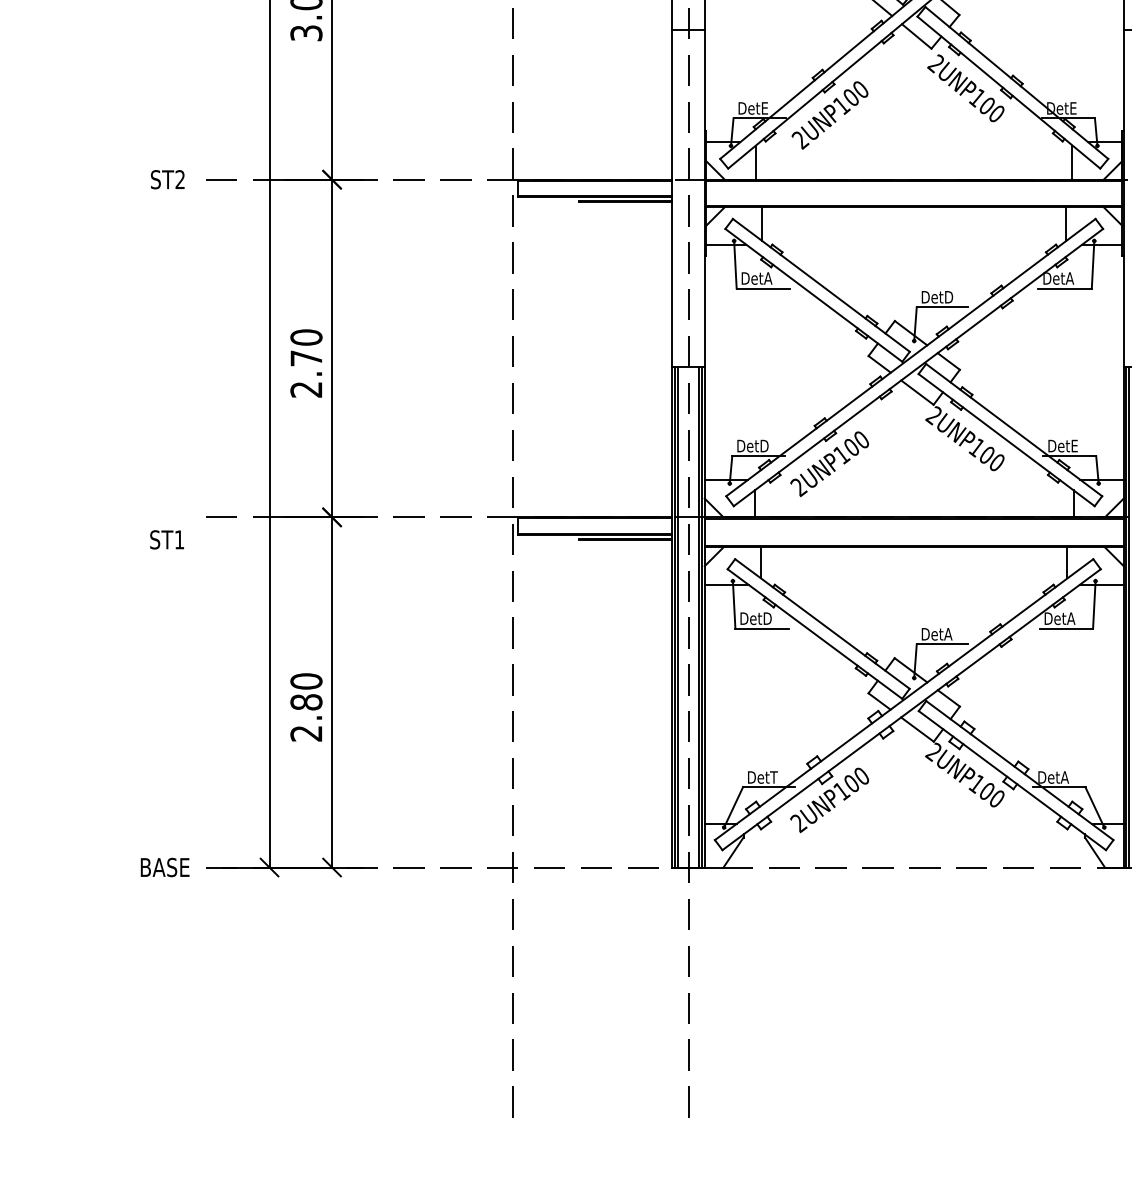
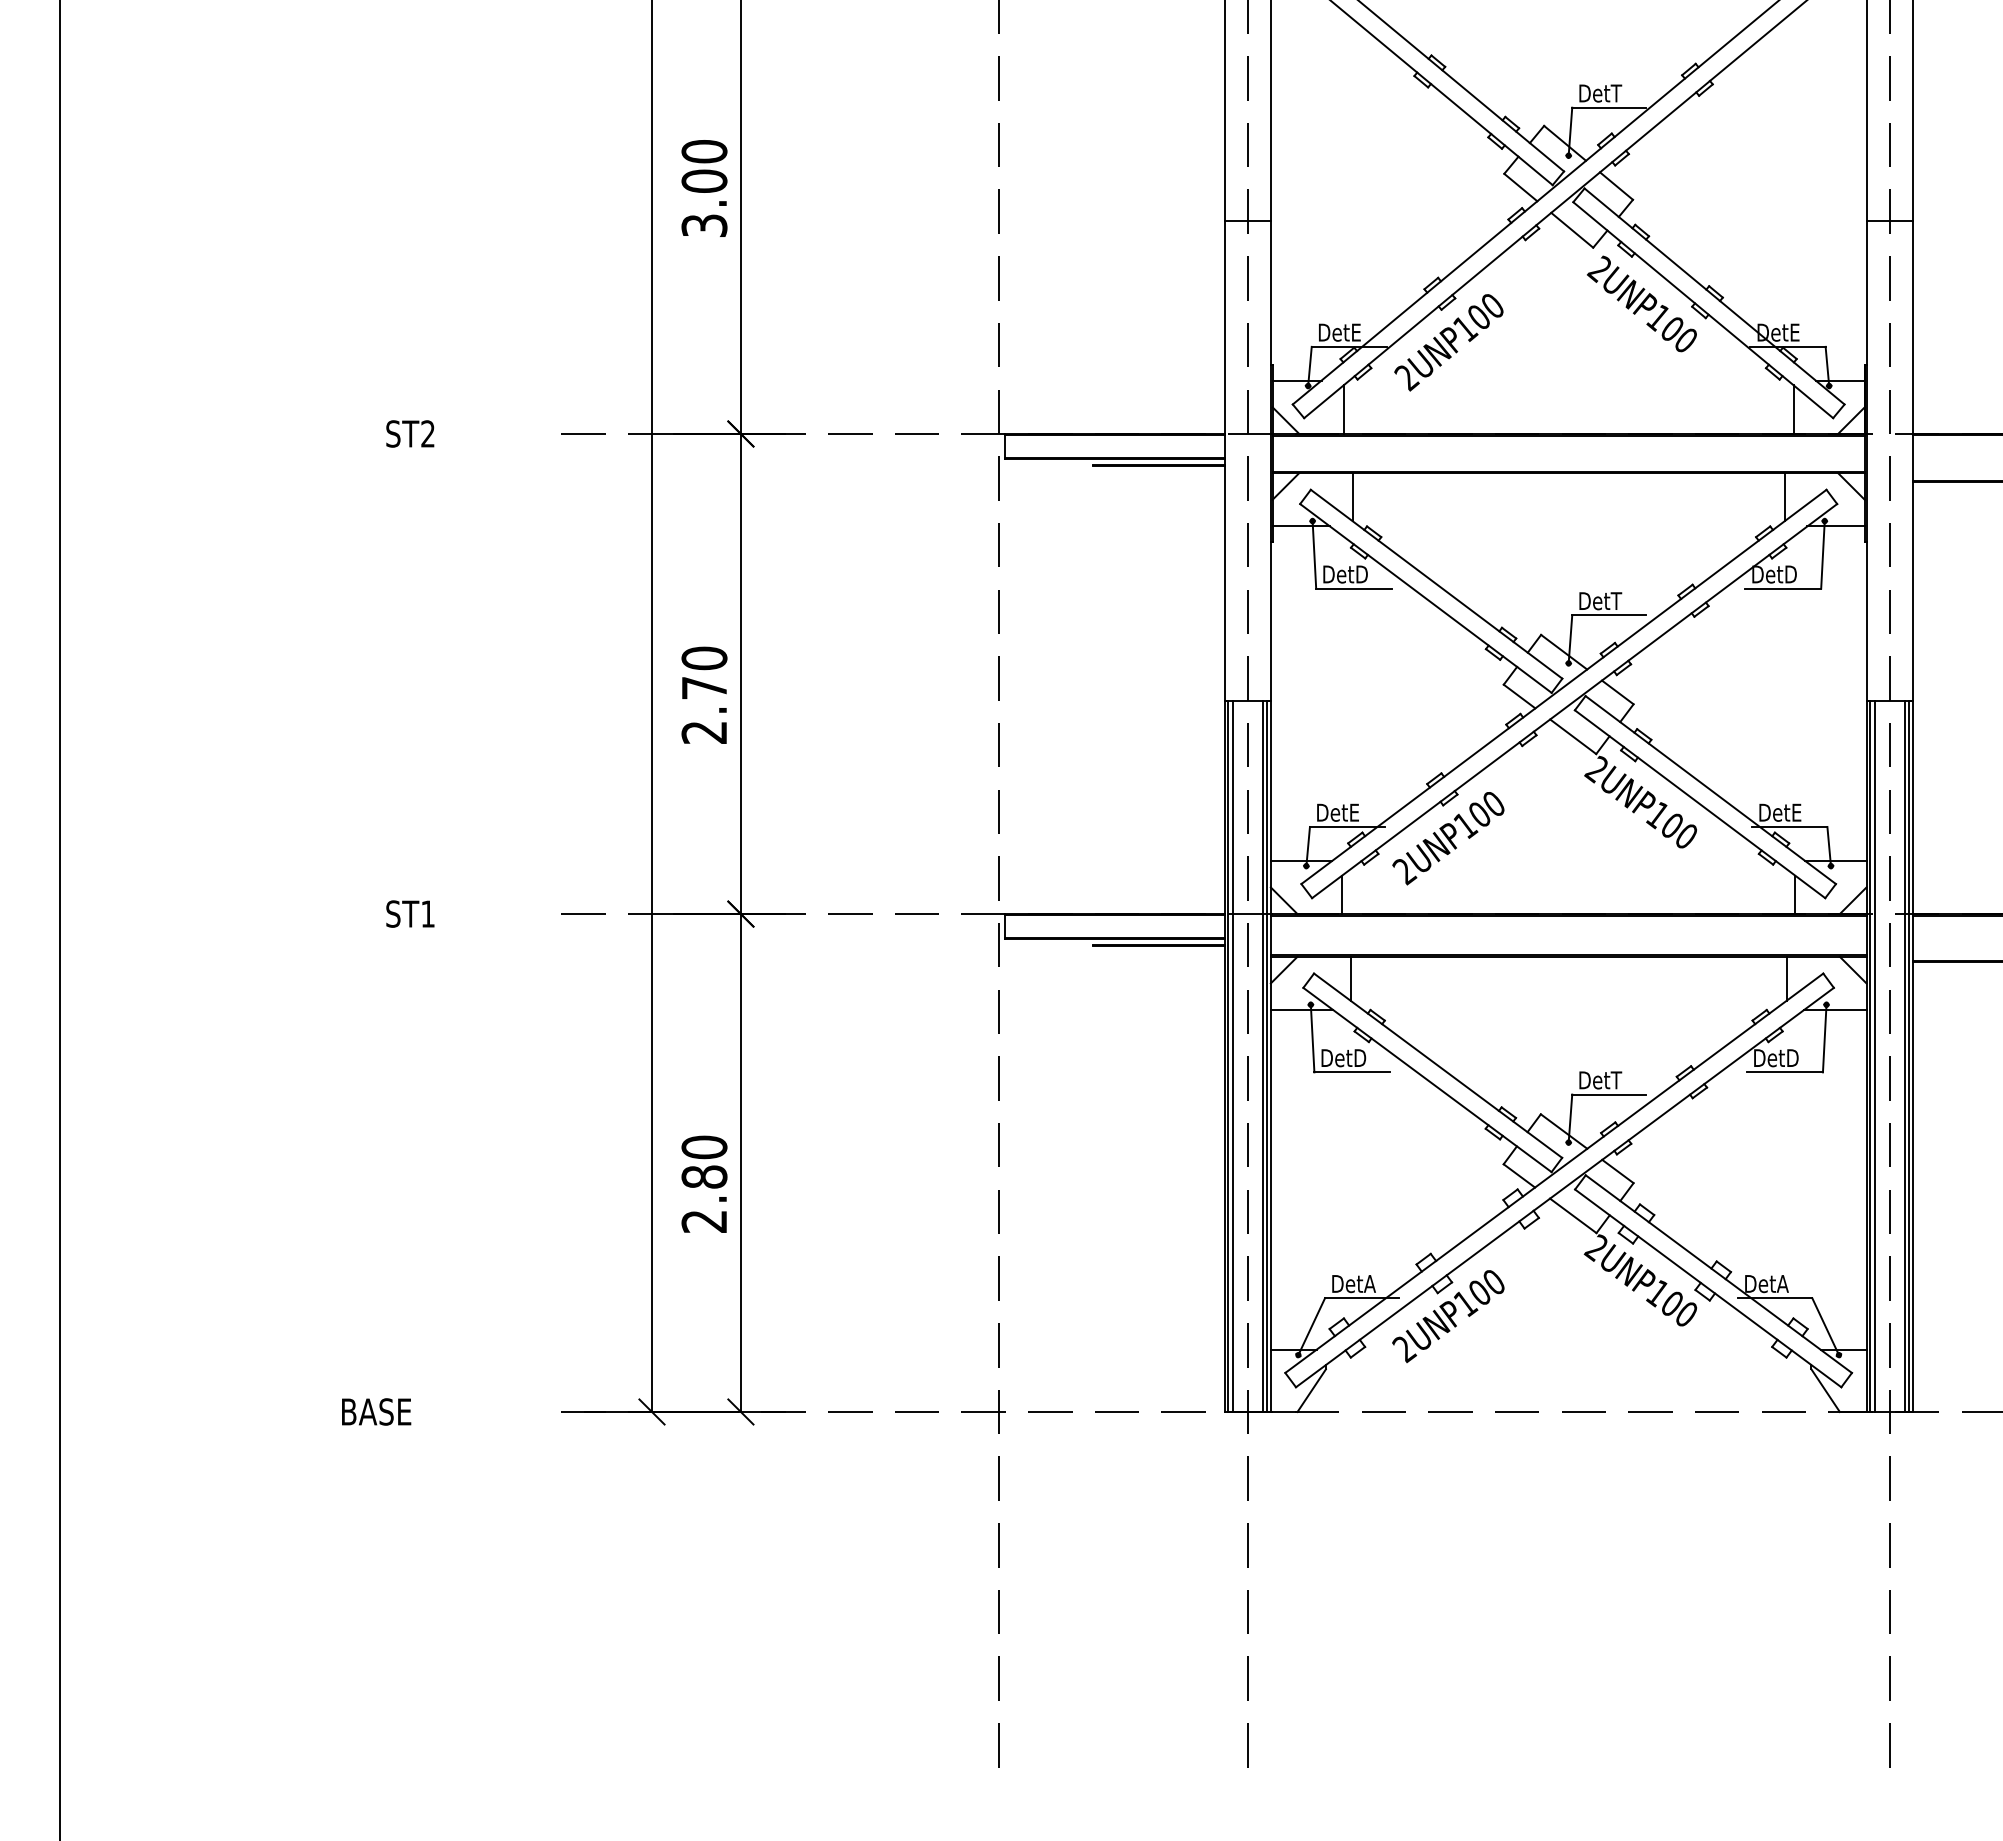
text: (167, 179) -> (410, 433), moved
text: (768, 278) -> (1361, 574), DetA -> DetD
text: (1070, 278) -> (1790, 574), DetA -> DetD
text: (947, 296) -> (1616, 600), DetD -> DetT
text: (765, 445) -> (1356, 812), DetD -> DetE
text: (167, 539) -> (410, 913), moved
text: (1070, 618) -> (1791, 1057), DetA -> DetD
text: (947, 634) -> (1616, 1080), DetA -> DetT
text: (774, 777) -> (1369, 1283), DetT -> DetA
text: (165, 867) -> (376, 1411), moved

